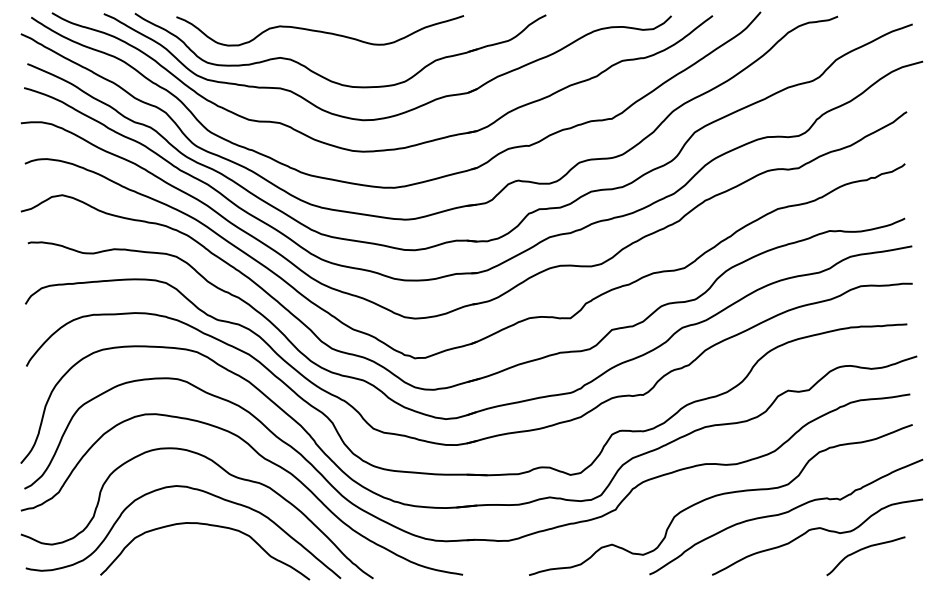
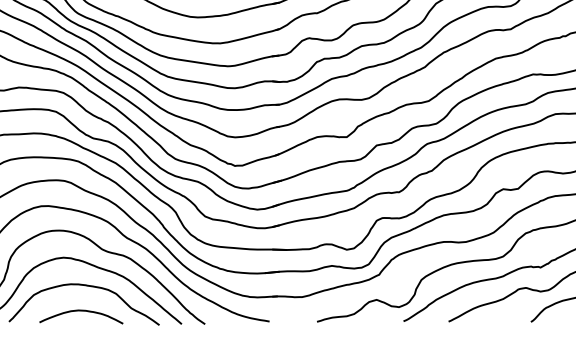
curve: (200, 560) -> (80, 311), added

